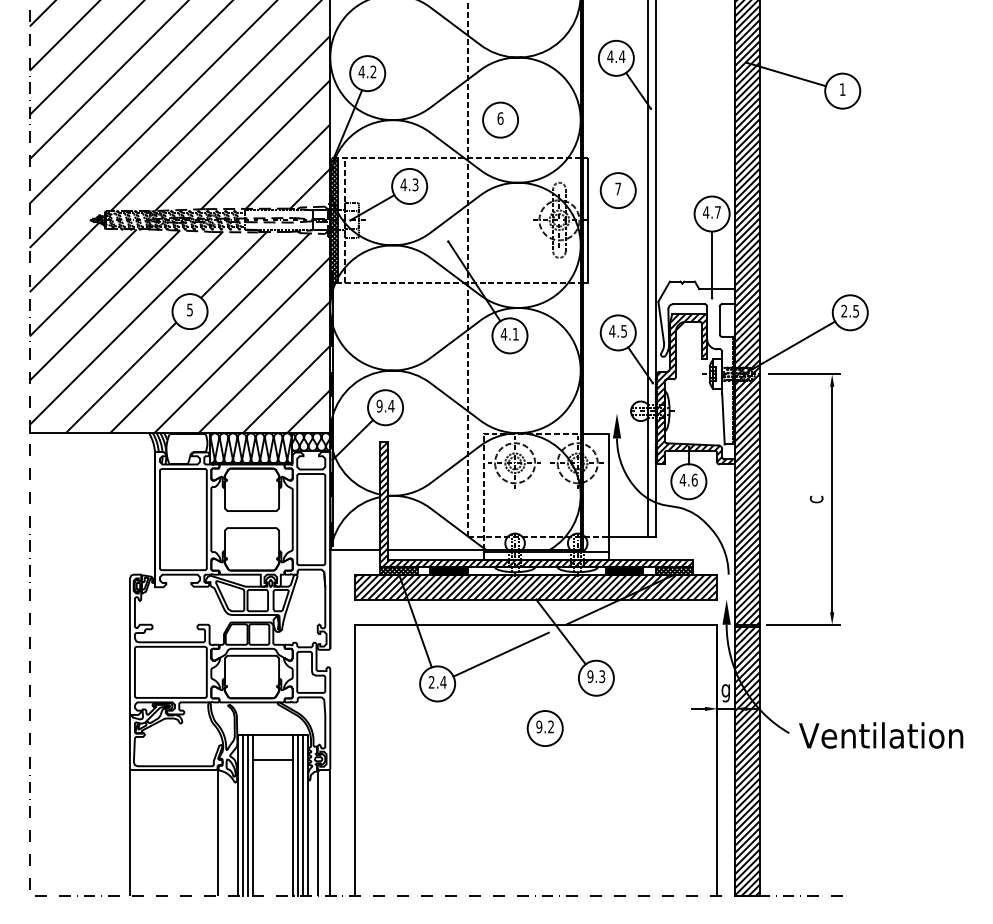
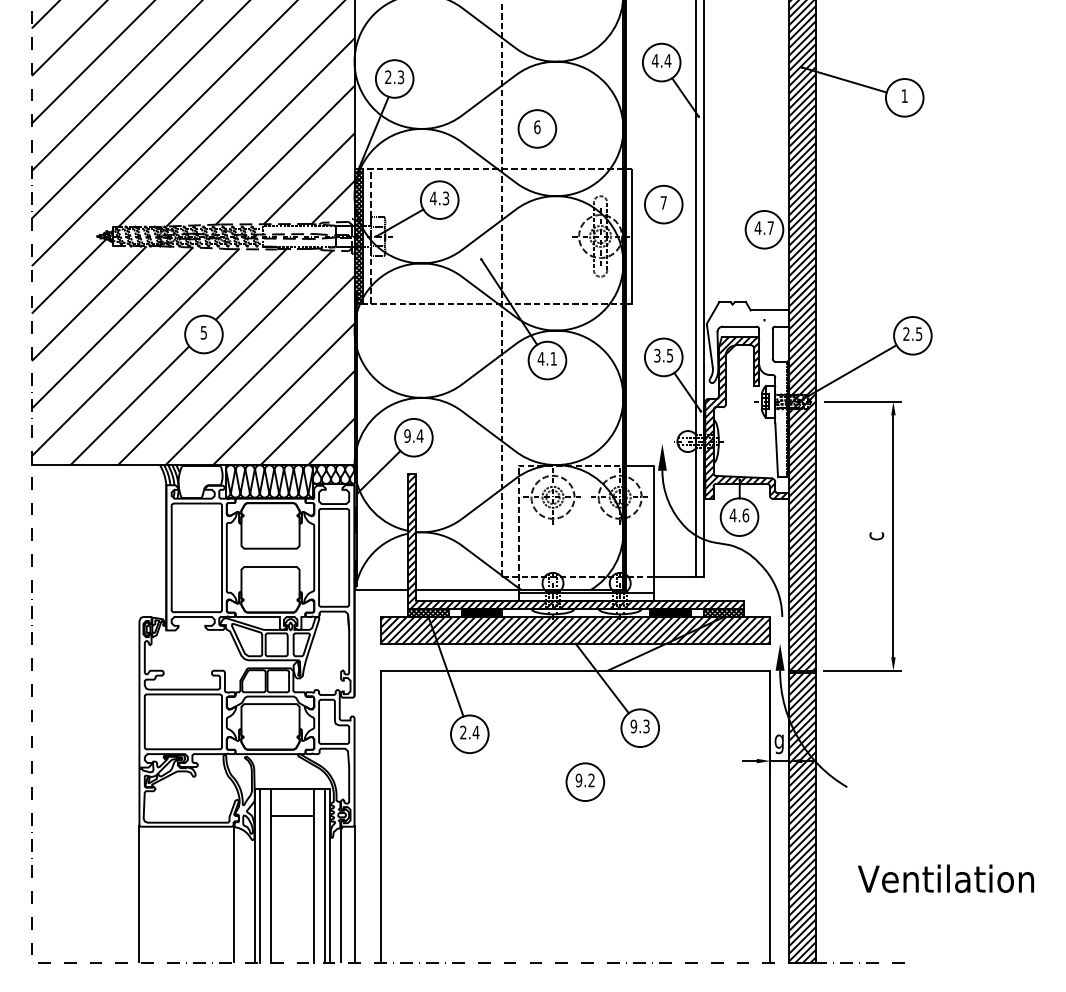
text: (367, 71) -> (394, 76), 4.2 -> 2.3
line: (712, 264) -> (764, 283), removed
text: (612, 331) -> (657, 355), 4.5 -> 3.5
line: (500, 654) -> (537, 702), removed
text: (881, 735) -> (946, 878), moved
line: (247, 815) -> (265, 875), removed
line: (297, 815) -> (319, 875), removed

